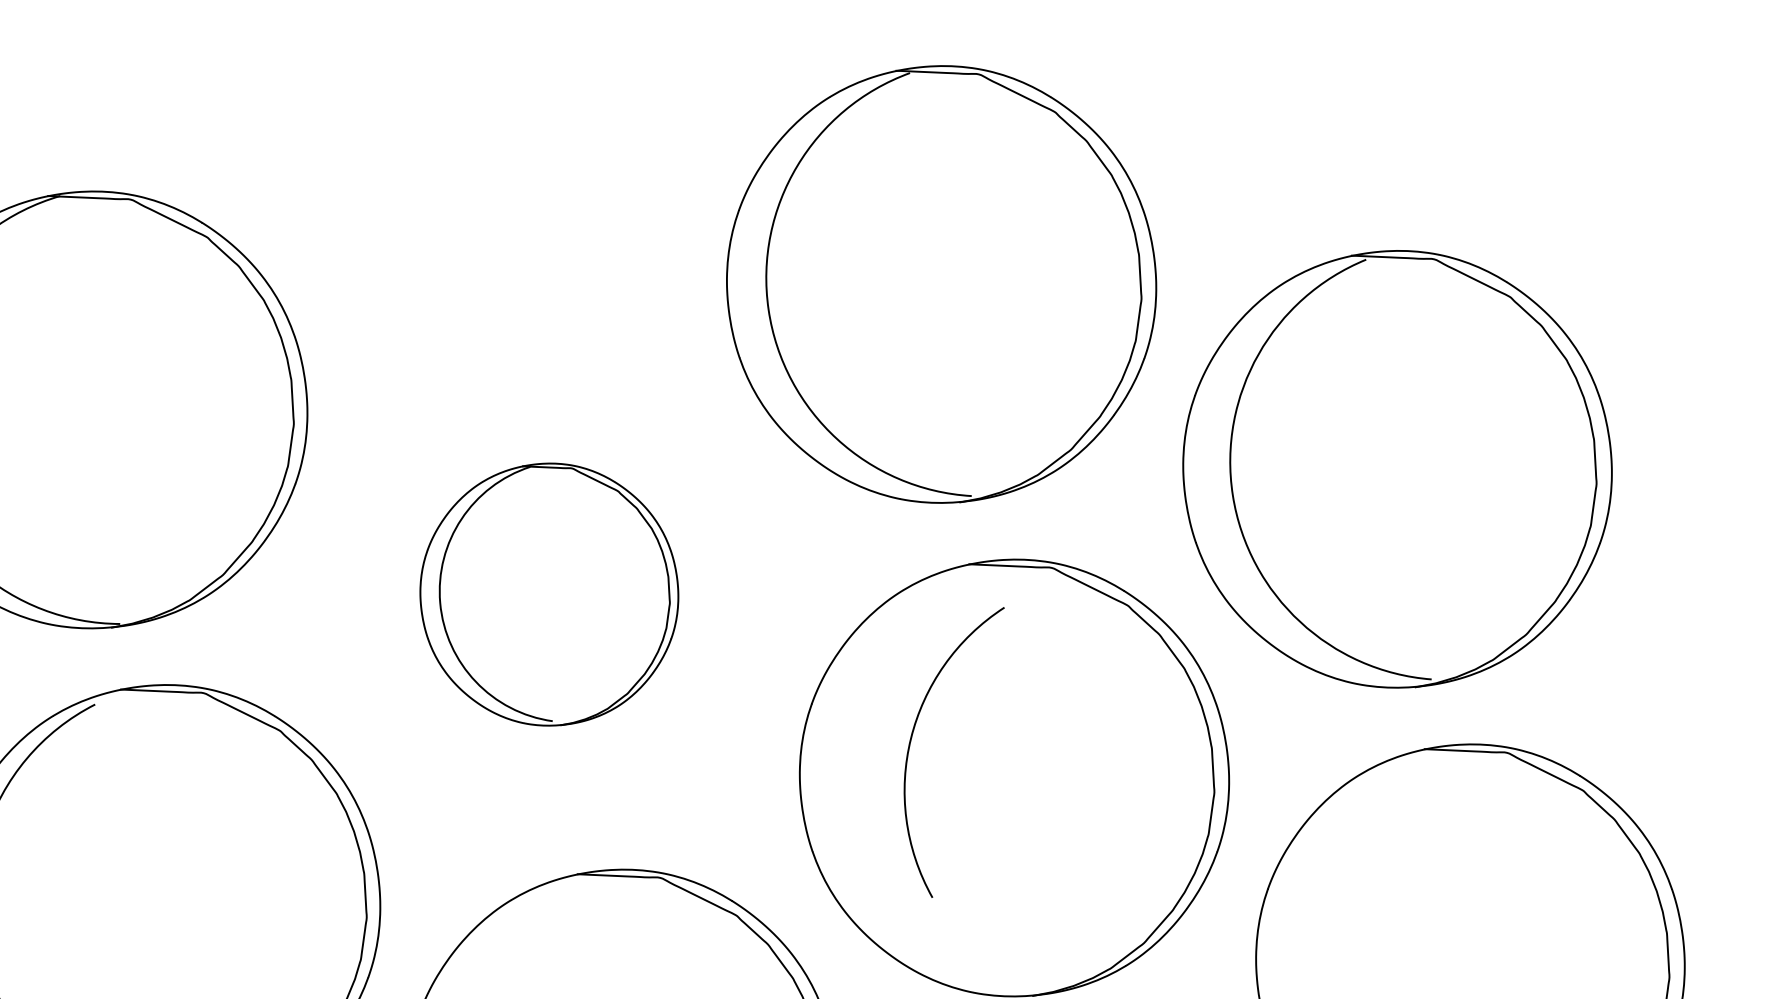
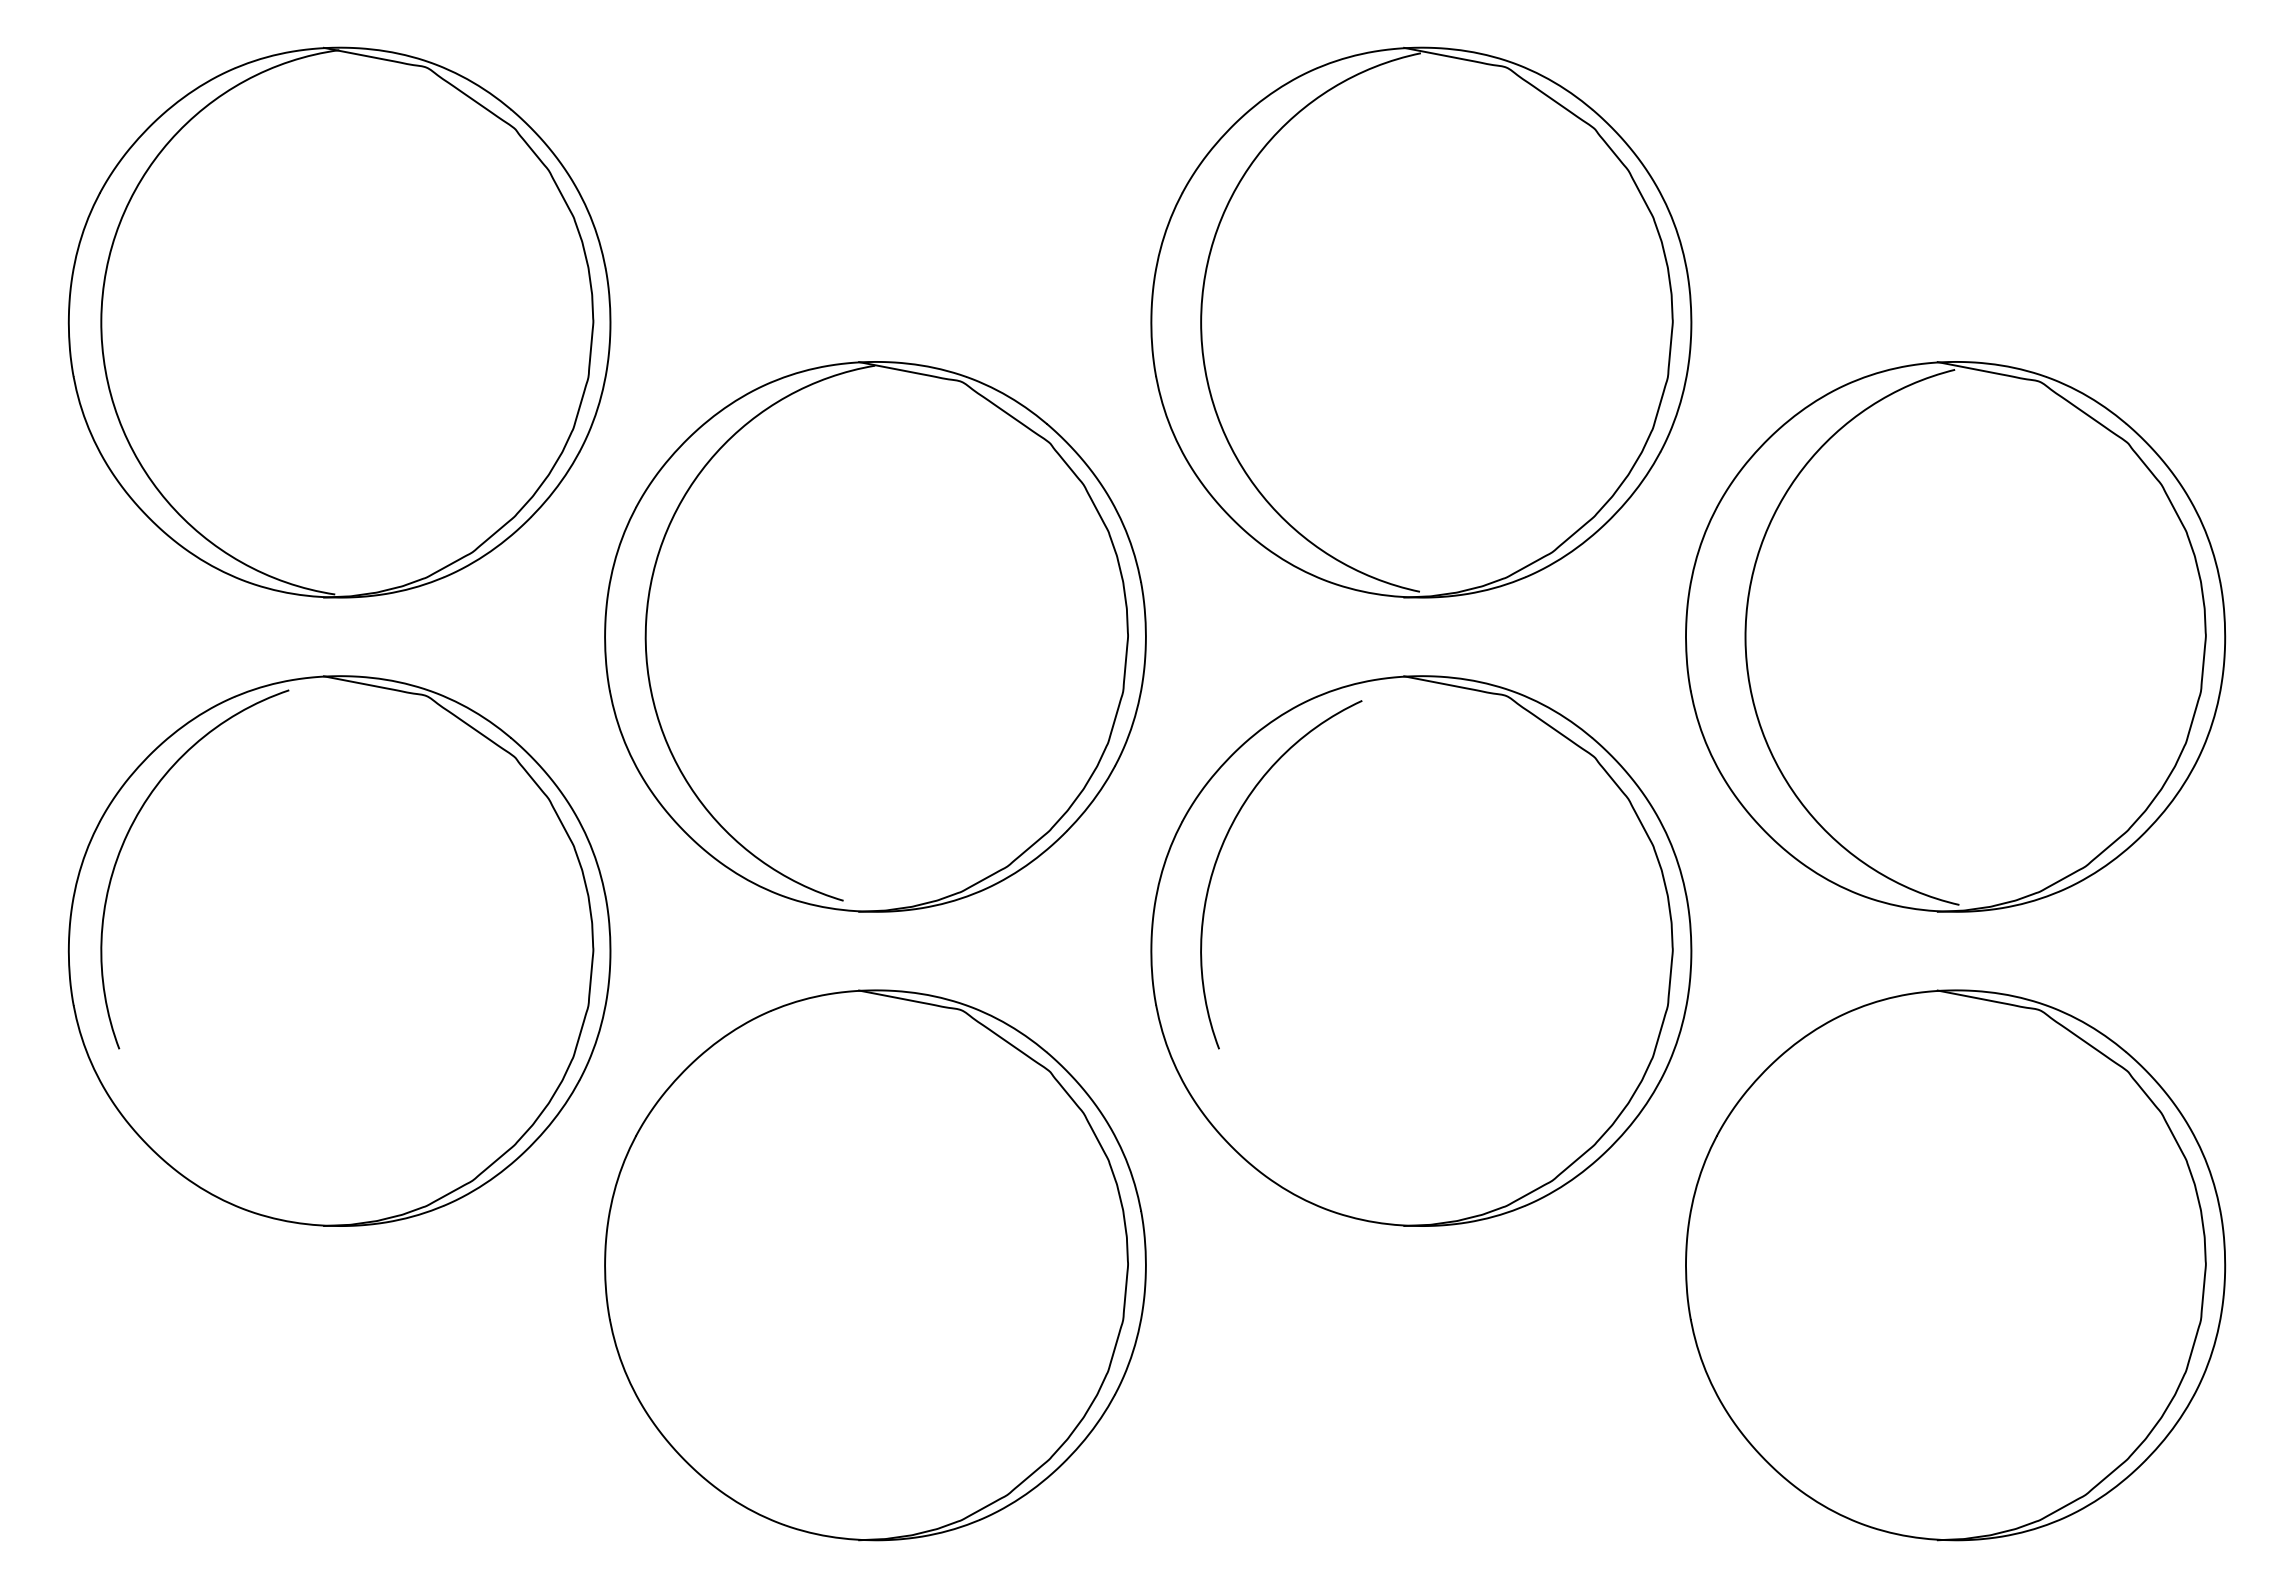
part: (549, 594) -> (875, 636), size x1.67
arc: (911, 741) -> (1221, 850), moved

